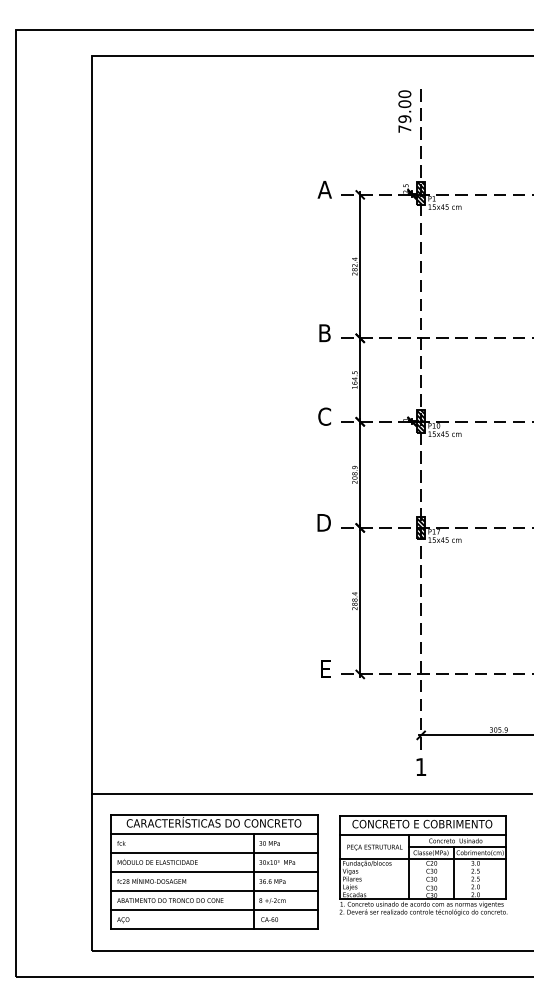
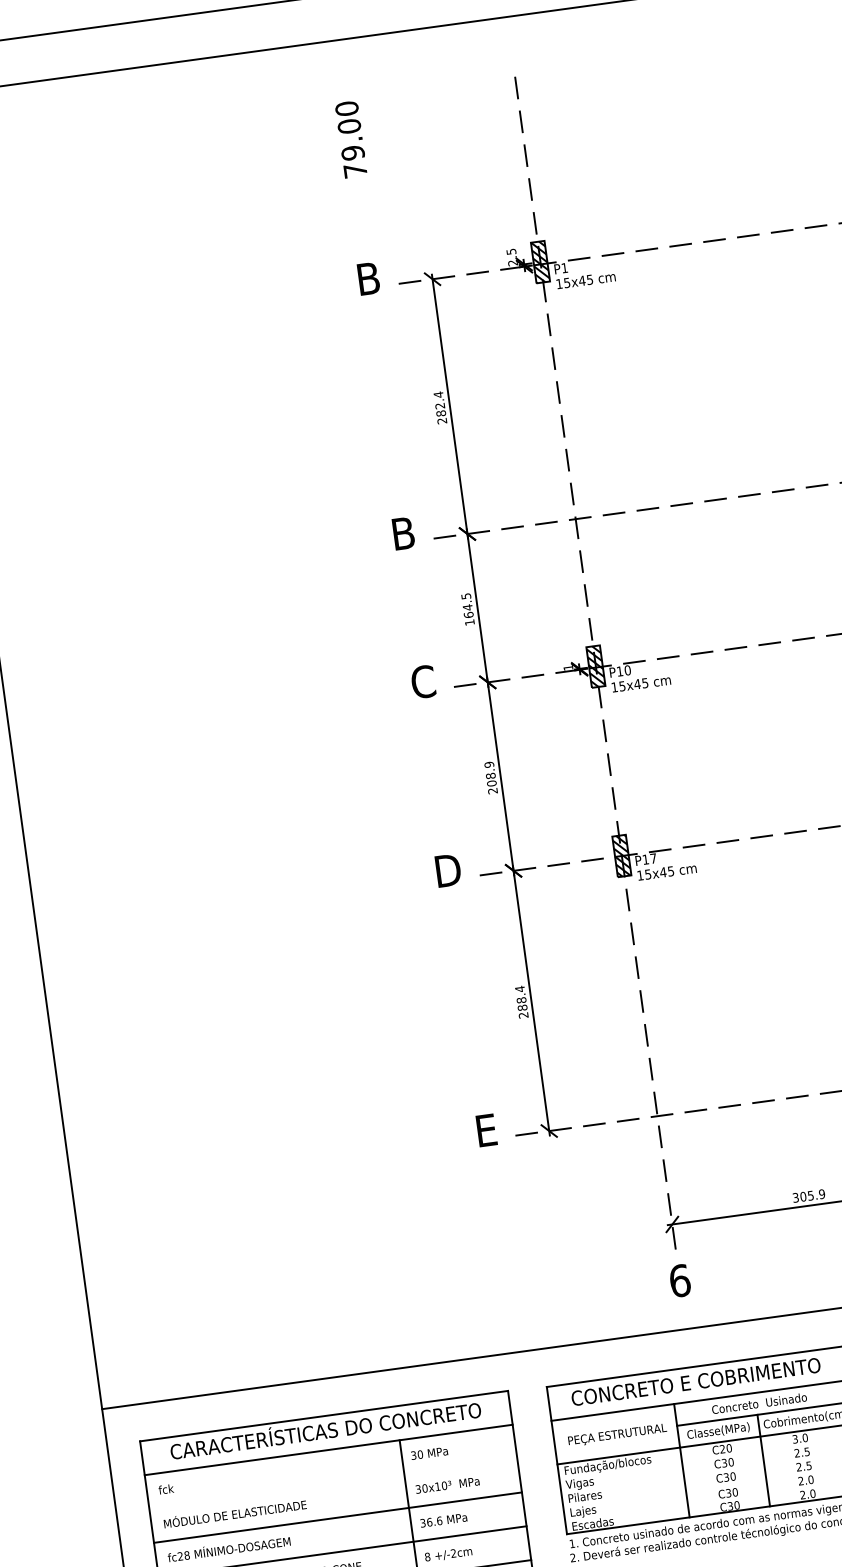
text: (404, 111) -> (350, 139), moved
text: (324, 189) -> (367, 278), A -> B
text: (420, 767) -> (678, 1281), 1 -> 6
line: (213, 853) -> (332, 1484), removed

